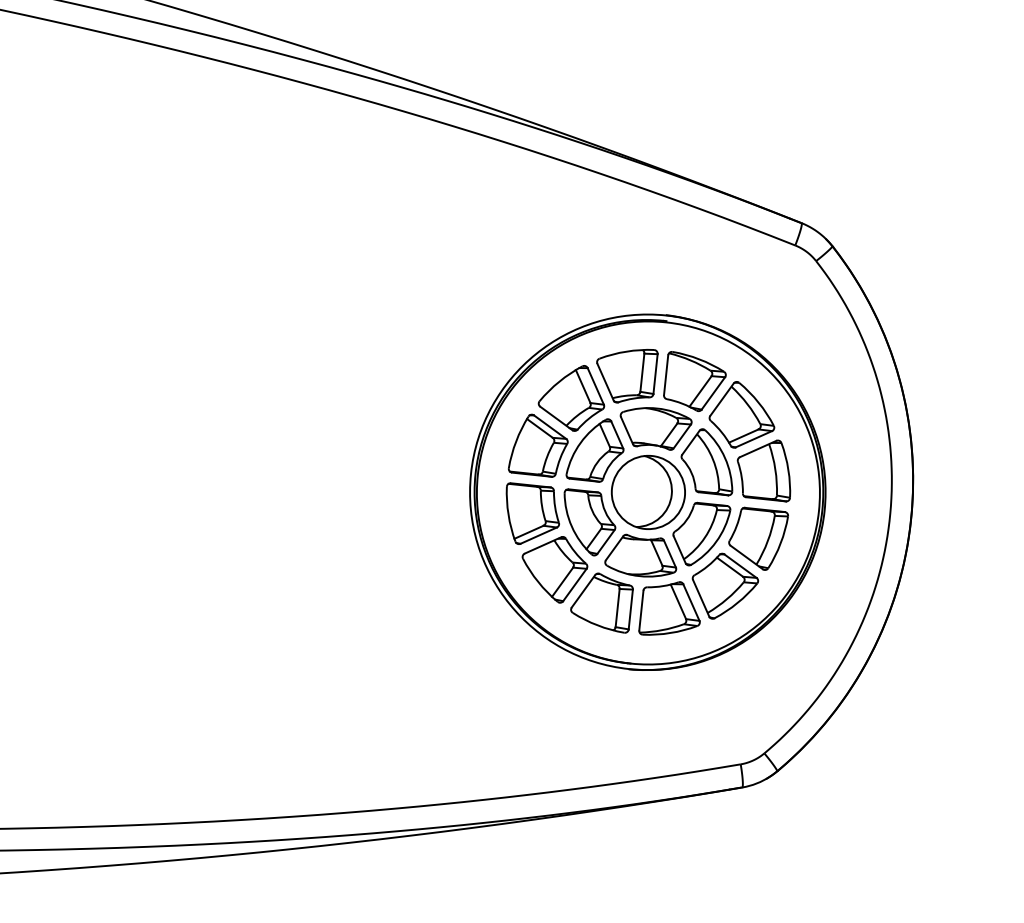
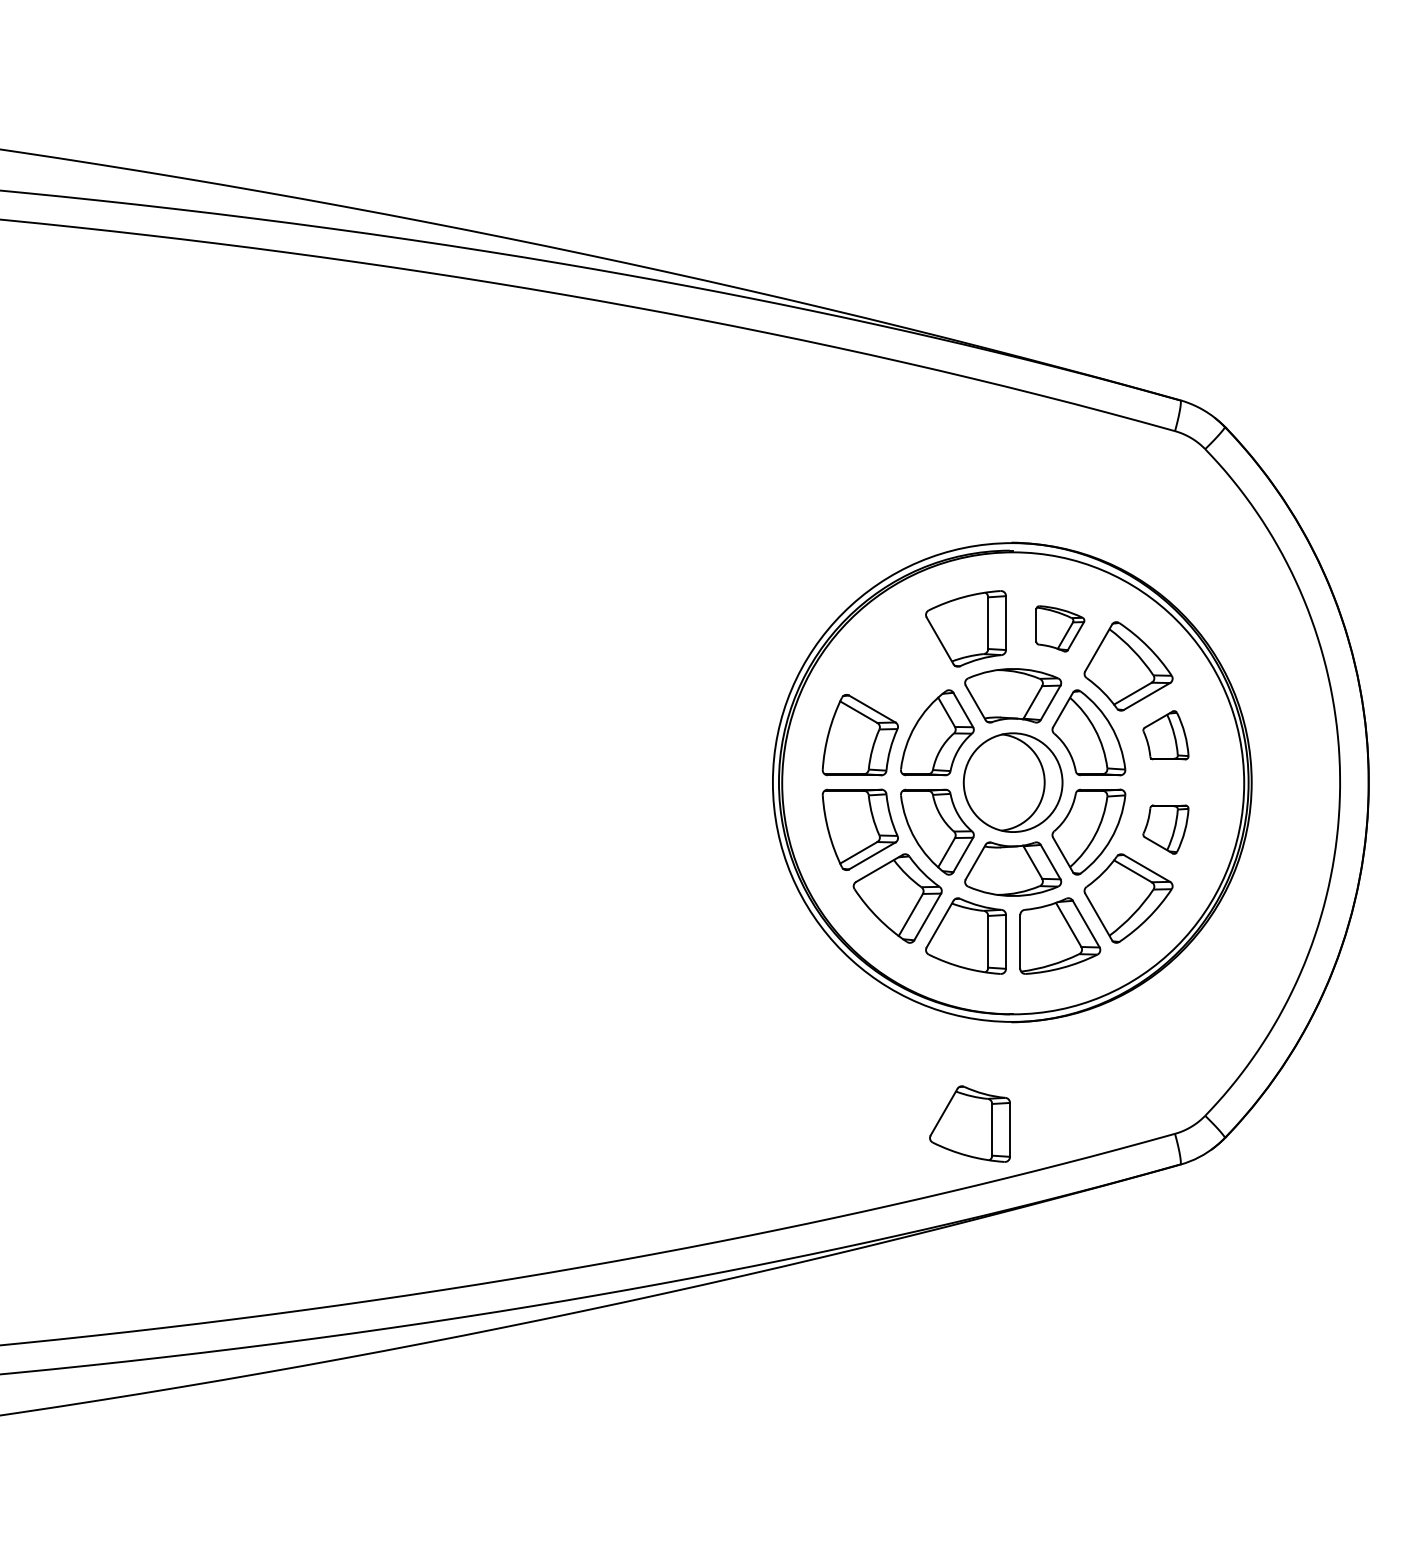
part: (695, 382) -> (1060, 628), size x0.6
part: (572, 397) -> (897, 666), removed
part: (764, 469) -> (1165, 735), size x0.6
part: (757, 538) -> (1165, 829), size x0.6
part: (589, 740) -> (969, 1123), added

